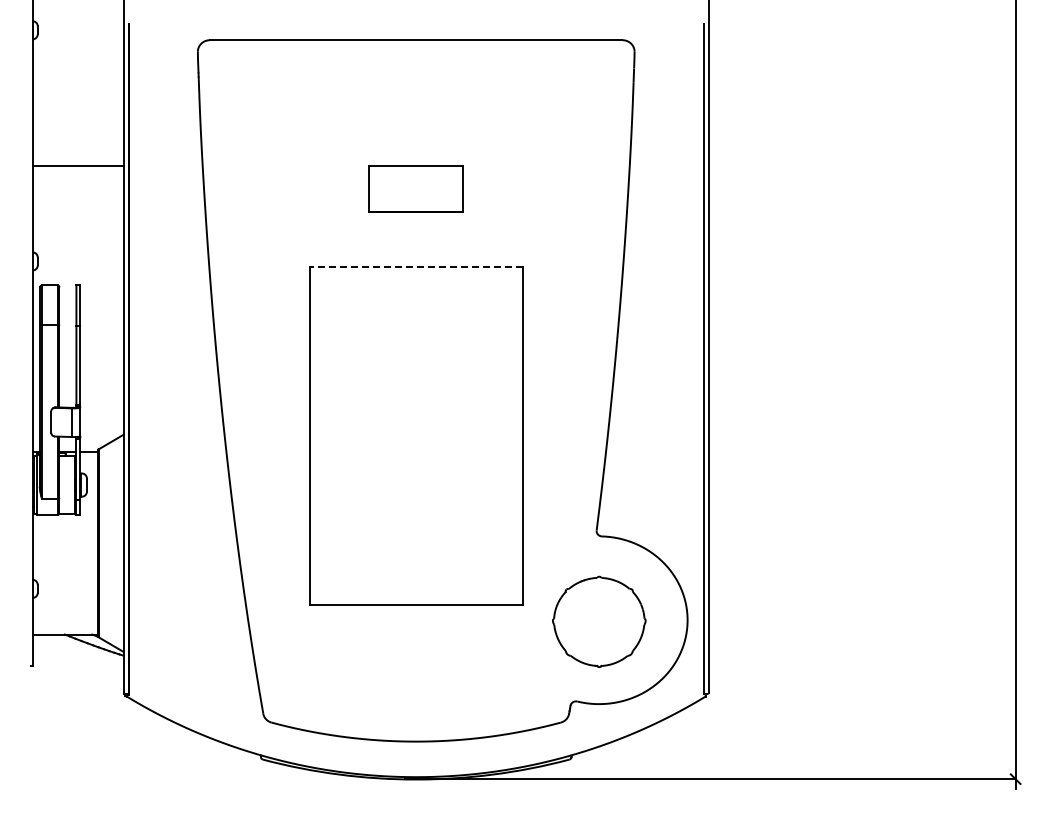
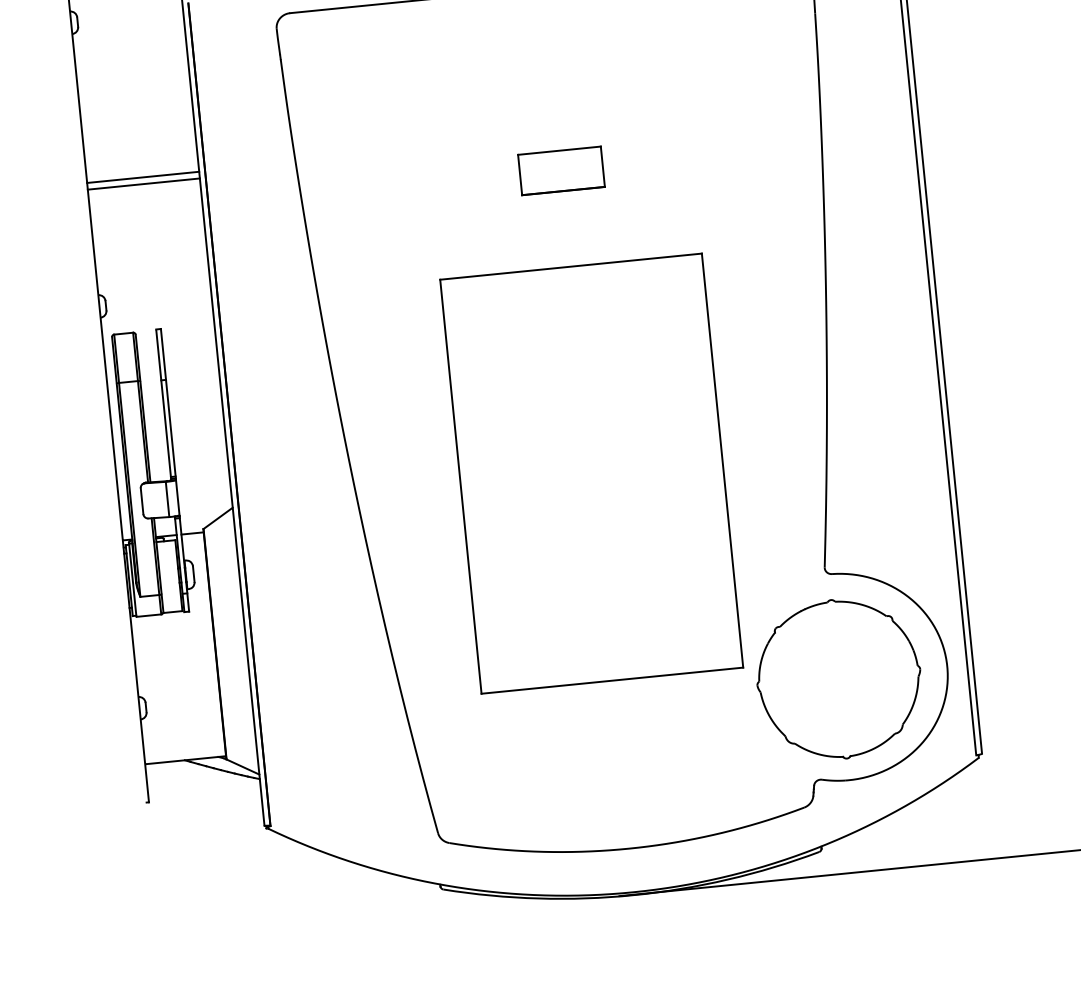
line: (77, 160) -> (142, 177), added
part: (416, 189) -> (561, 171), size x0.71
line: (416, 267) -> (571, 266), dashed -> solid
part: (599, 621) -> (839, 678), size x1.43

